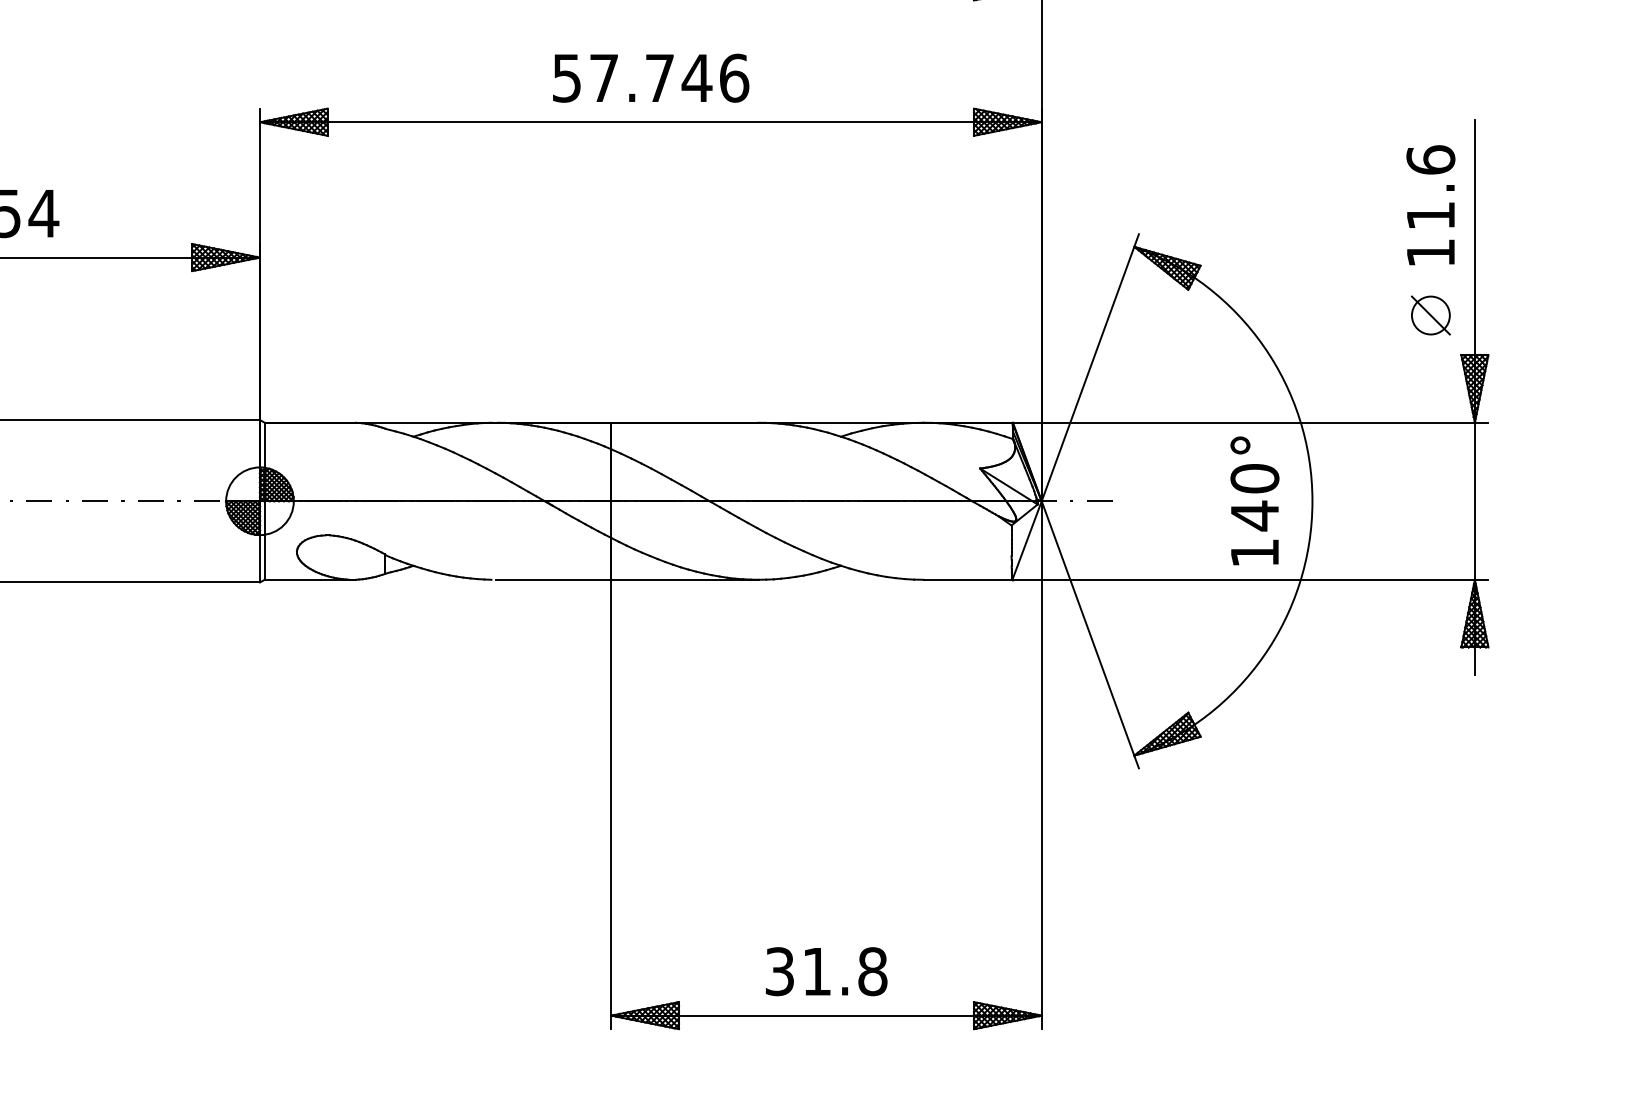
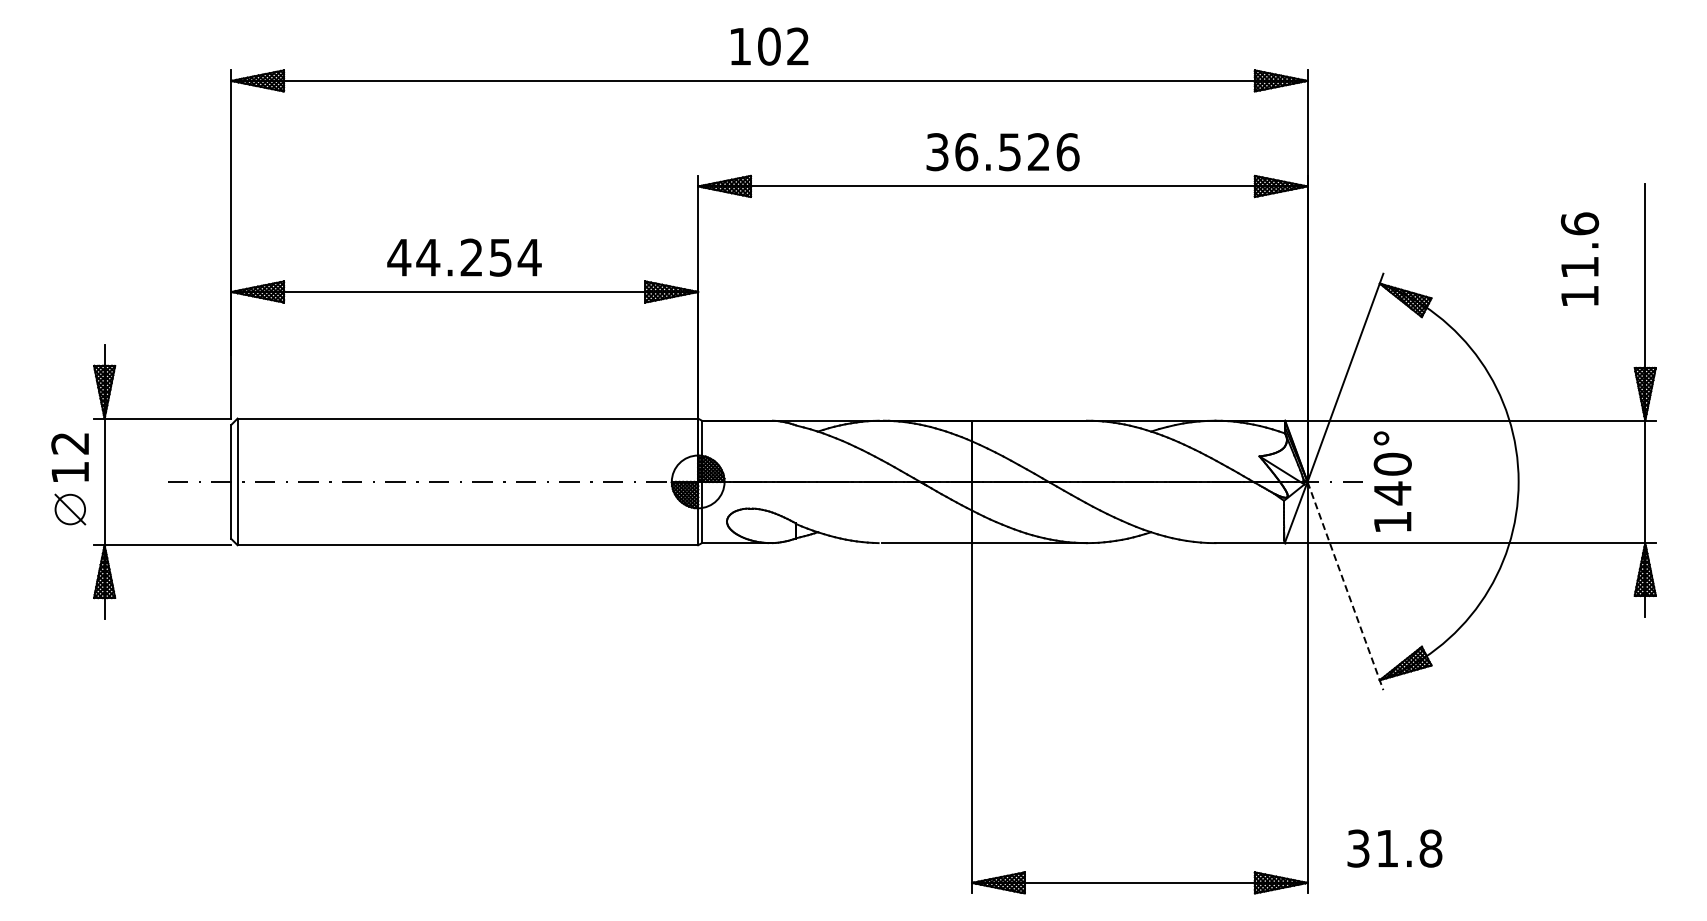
text: (632, 78) -> (988, 152), 57.746 -> 36.526
text: (1430, 204) -> (1579, 258), moved
part: (1430, 314) -> (1610, 336), removed
text: (1254, 500) -> (1392, 481), moved
line: (1090, 635) -> (1345, 586), solid -> dashed
text: (826, 971) -> (1394, 848), moved

